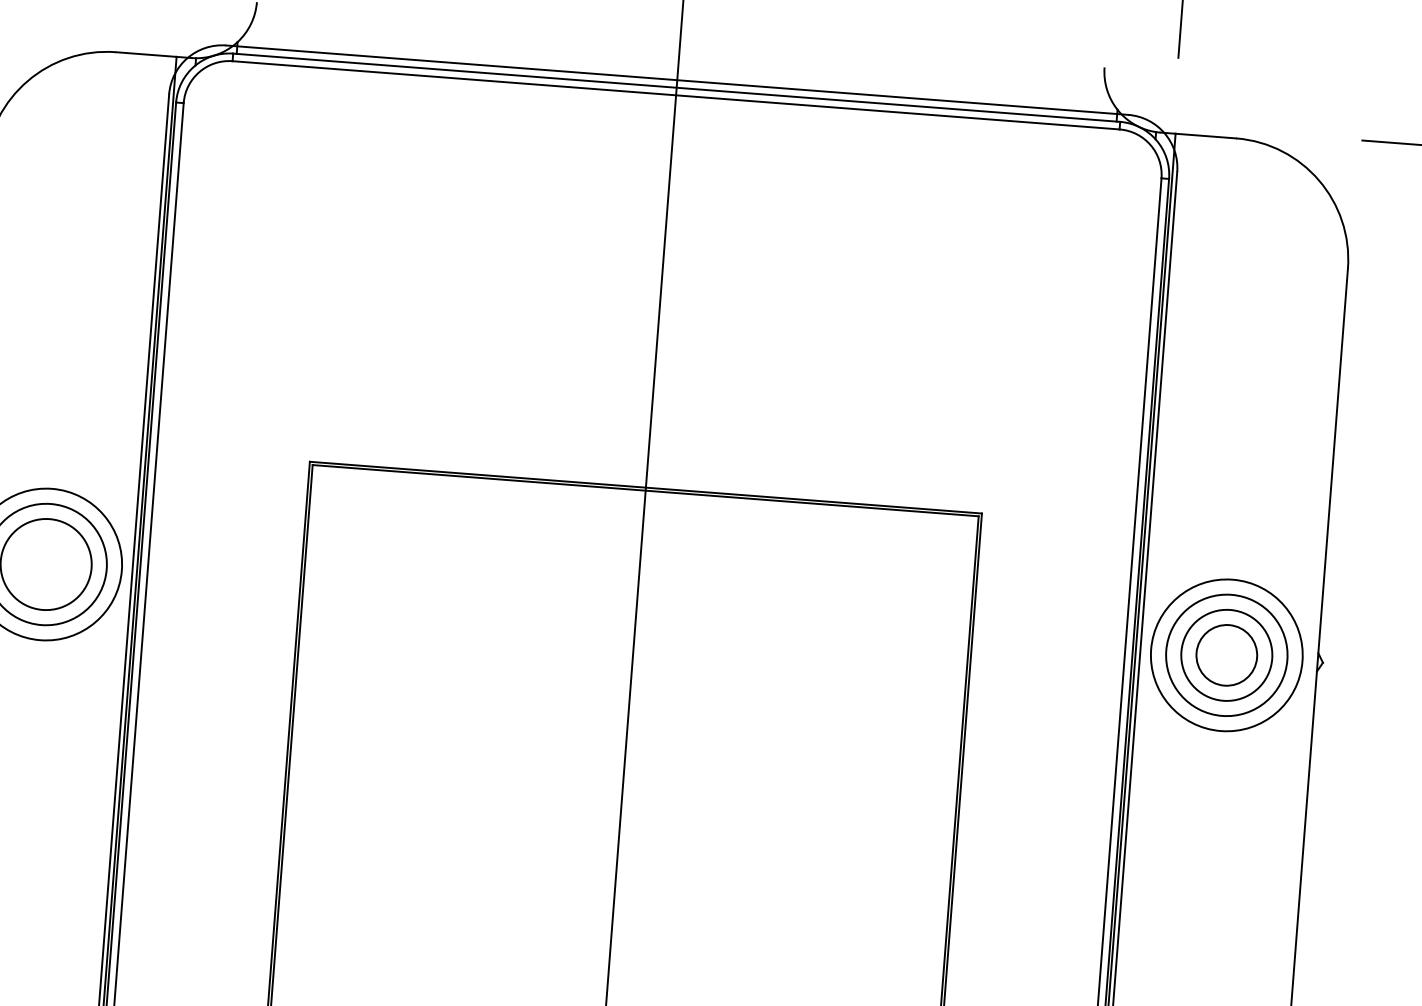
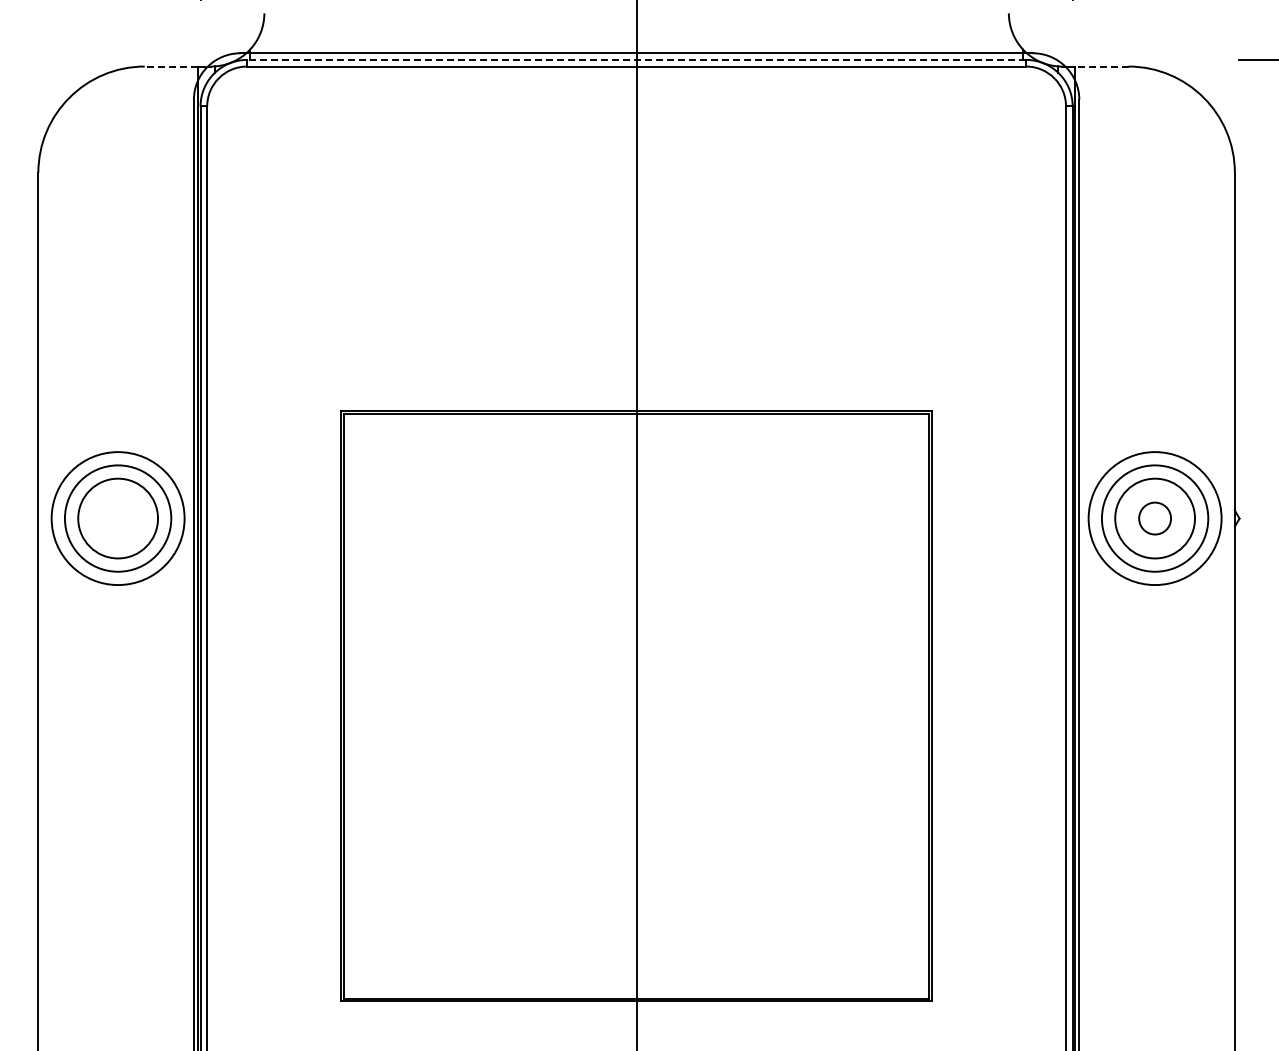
line: (146, 54) -> (171, 66), solid -> dashed
line: (676, 87) -> (636, 59), solid -> dashed
line: (1205, 135) -> (1101, 66), solid -> dashed
circle: (1226, 655) -> (1154, 518), size x0.6

